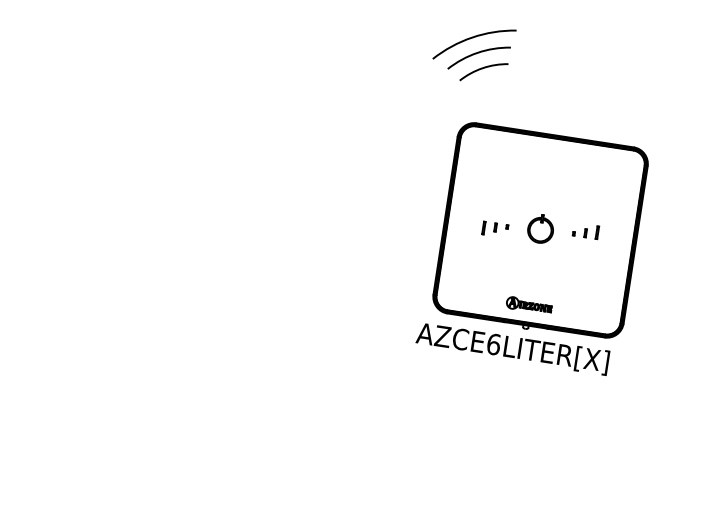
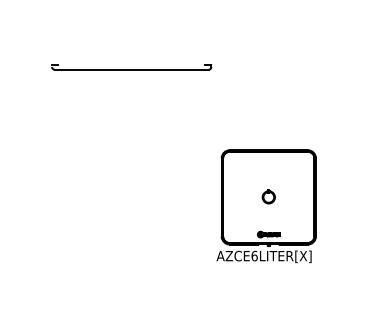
part: (472, 53) -> (222, 116), removed
part: (494, 229) -> (246, 200), removed
part: (585, 229) -> (290, 193), removed

